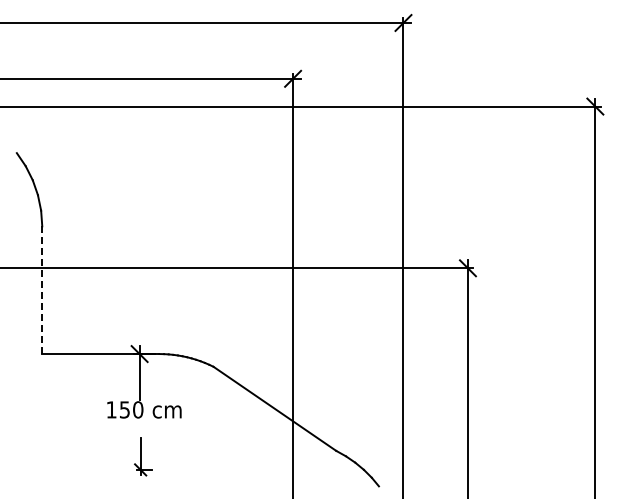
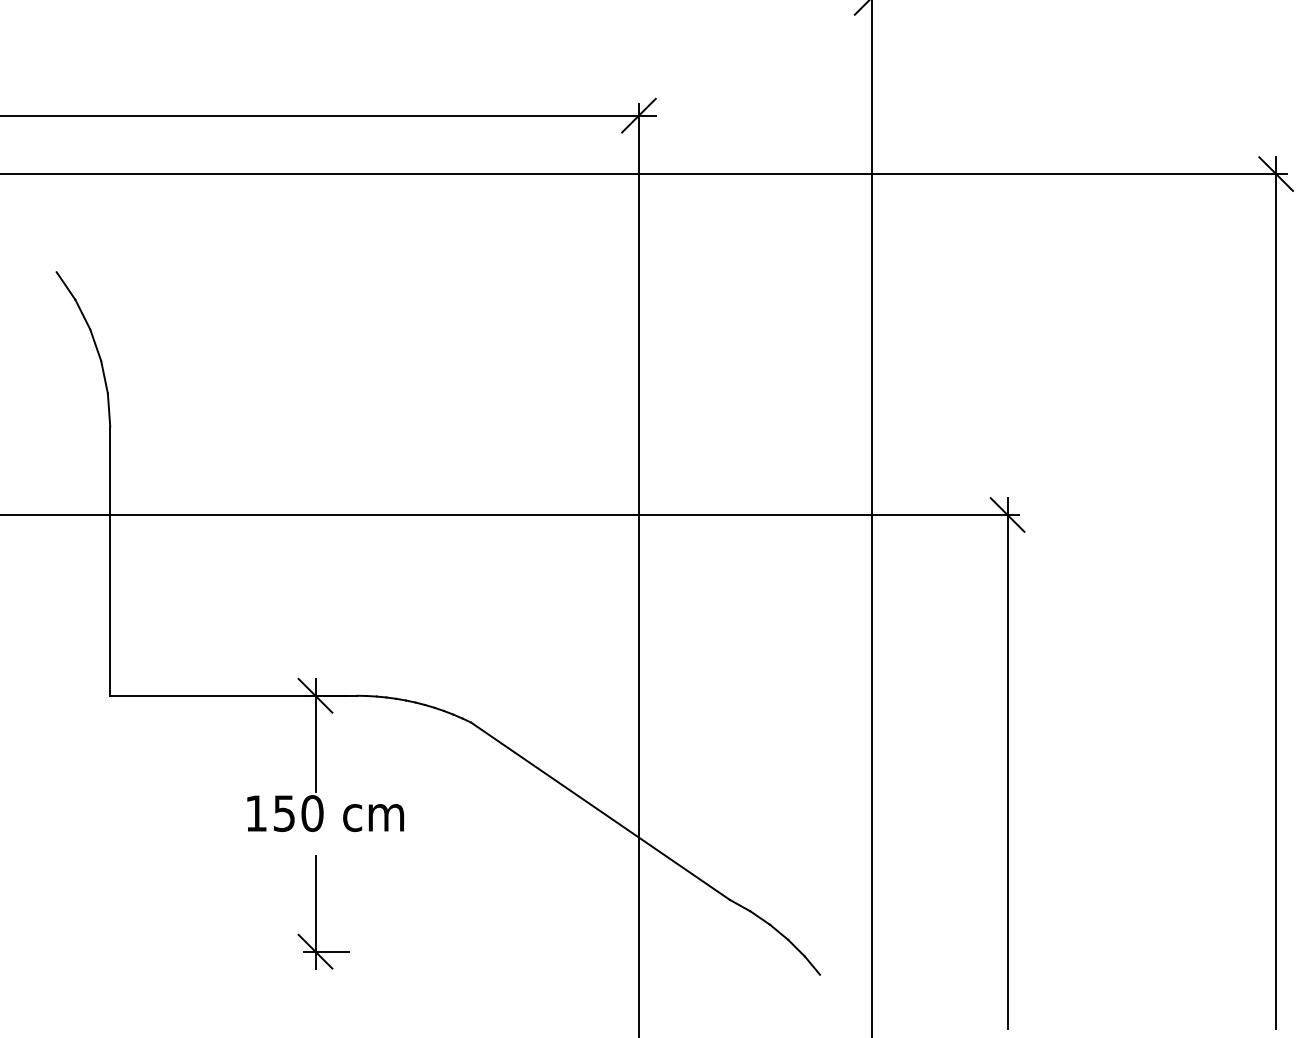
line: (42, 290) -> (110, 561), dashed -> solid
part: (142, 456) -> (321, 911), size x1.43

